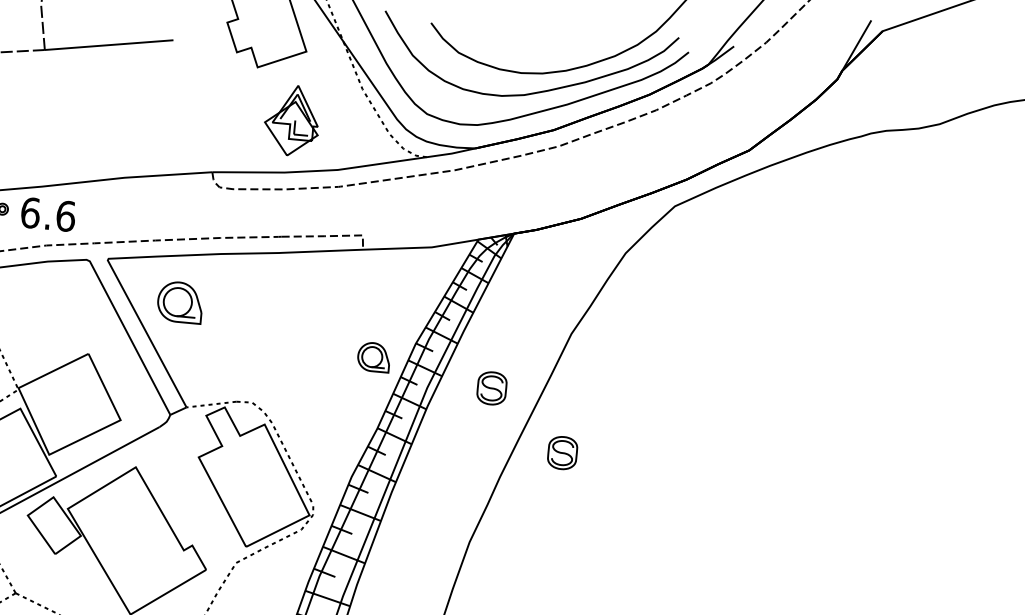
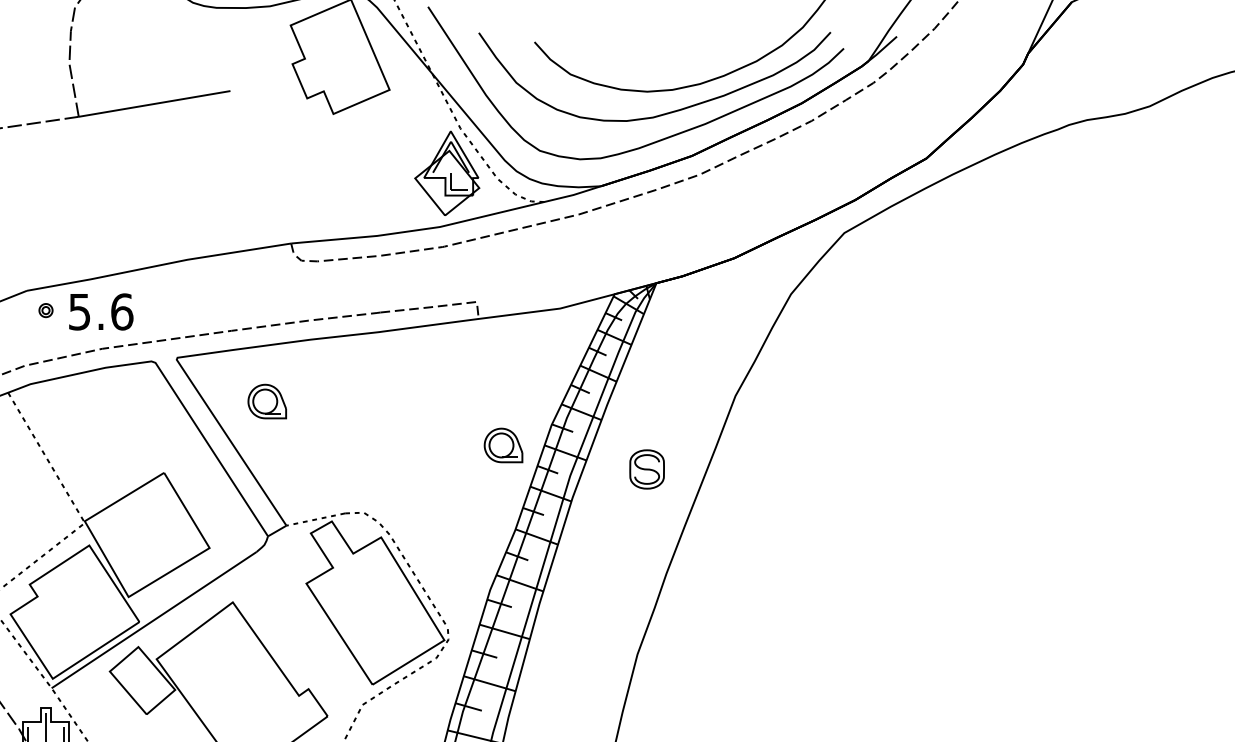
part: (292, 119) -> (447, 172), moved
text: (30, 212) -> (79, 311), 6.6 -> 5.6
part: (179, 302) -> (266, 401), size x0.71
part: (562, 453) -> (737, 538), removed

